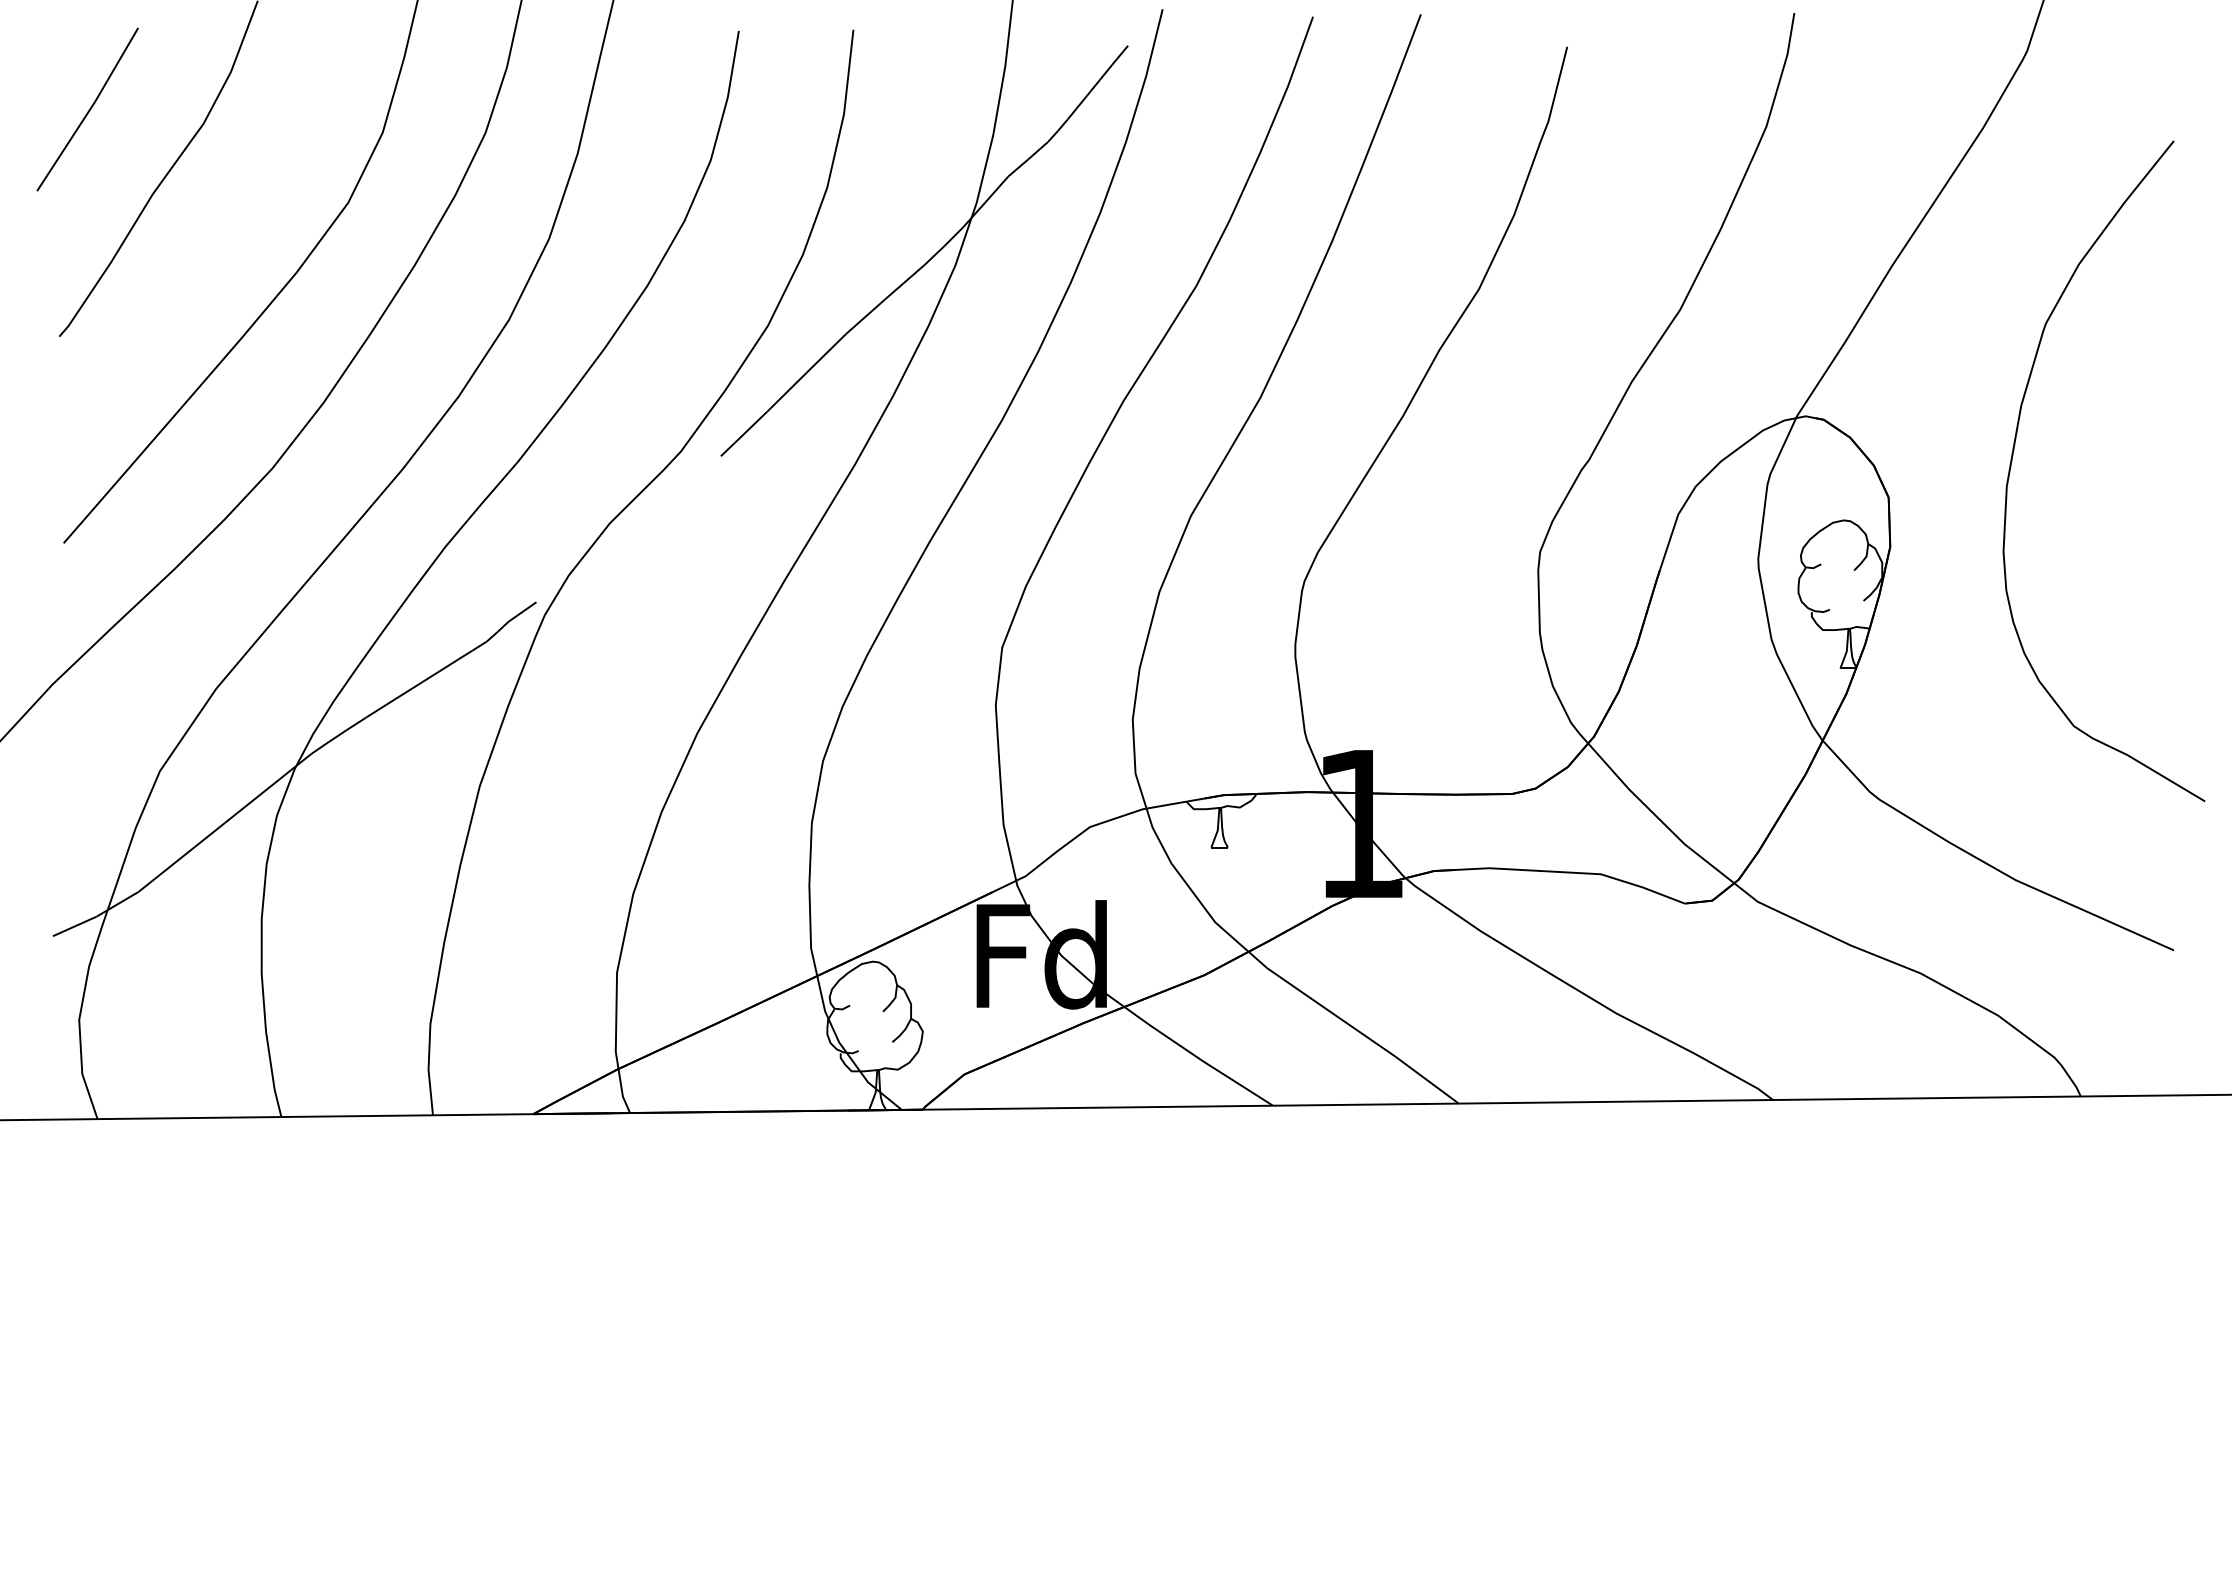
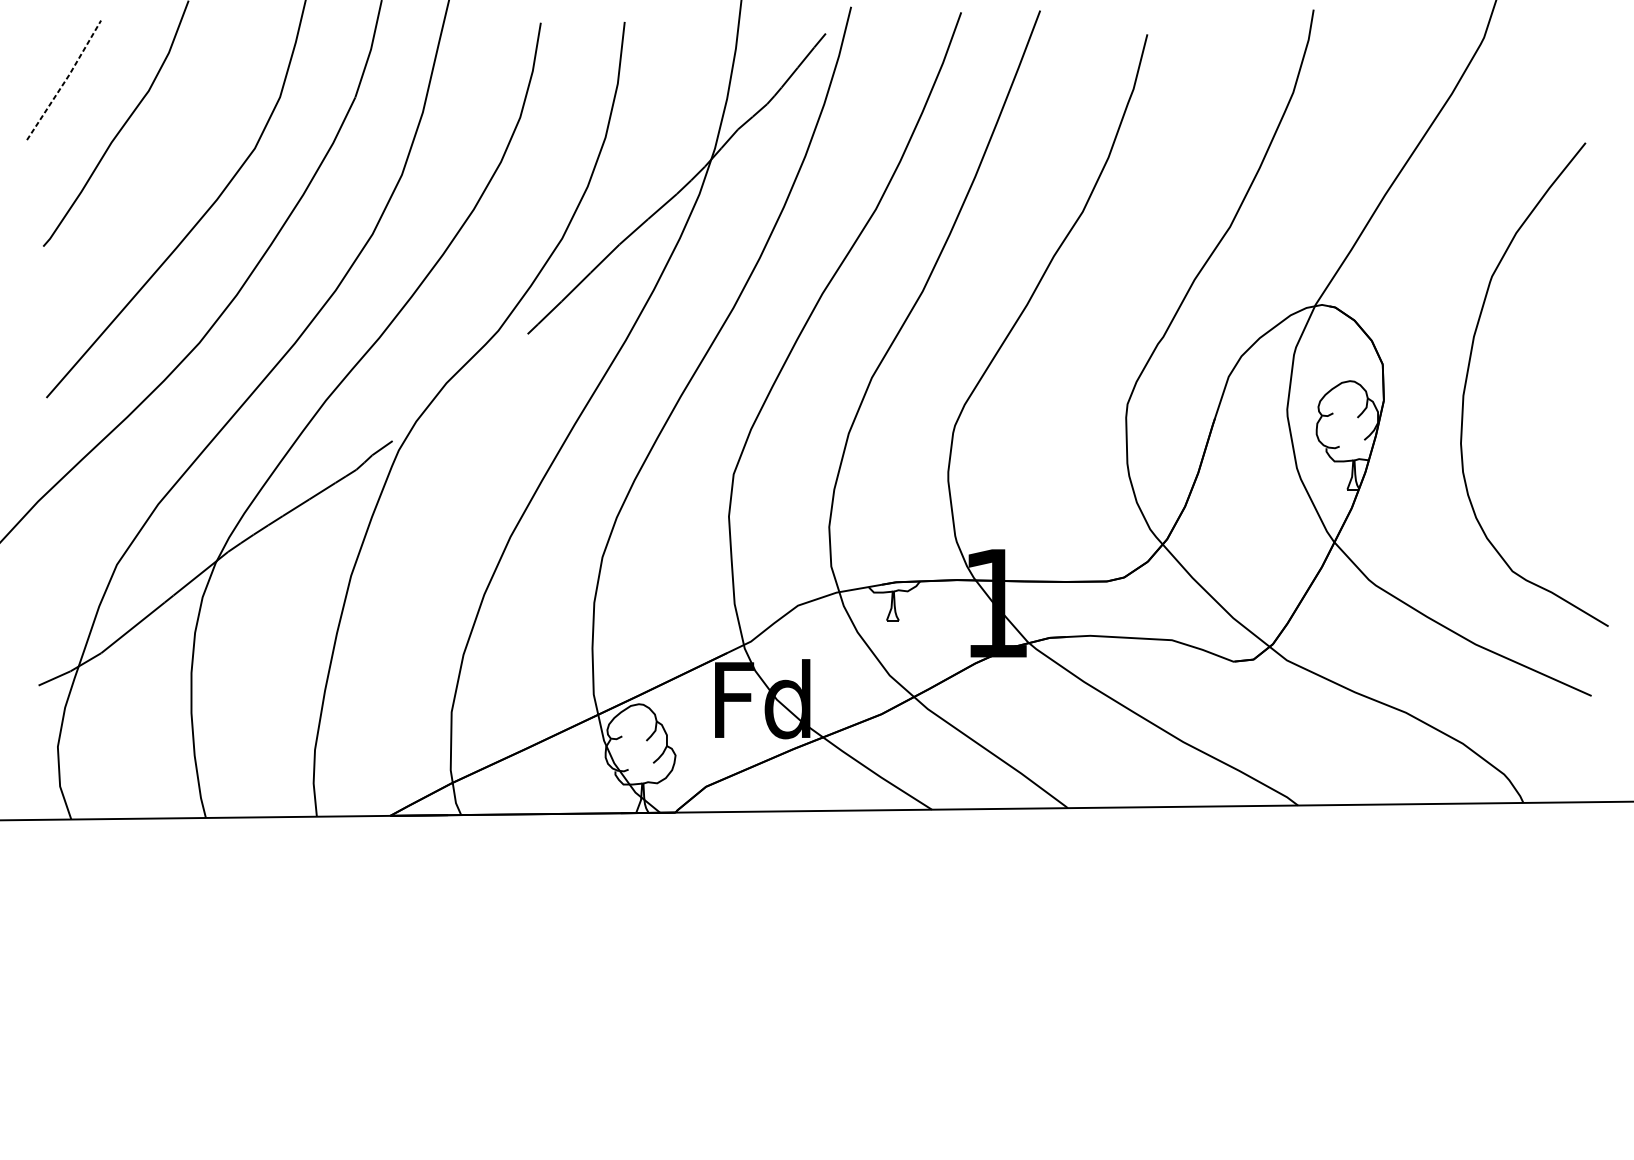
line: (89, 110) -> (65, 81), solid -> dashed
curve: (2013, 456) -> (1468, 373), moved

